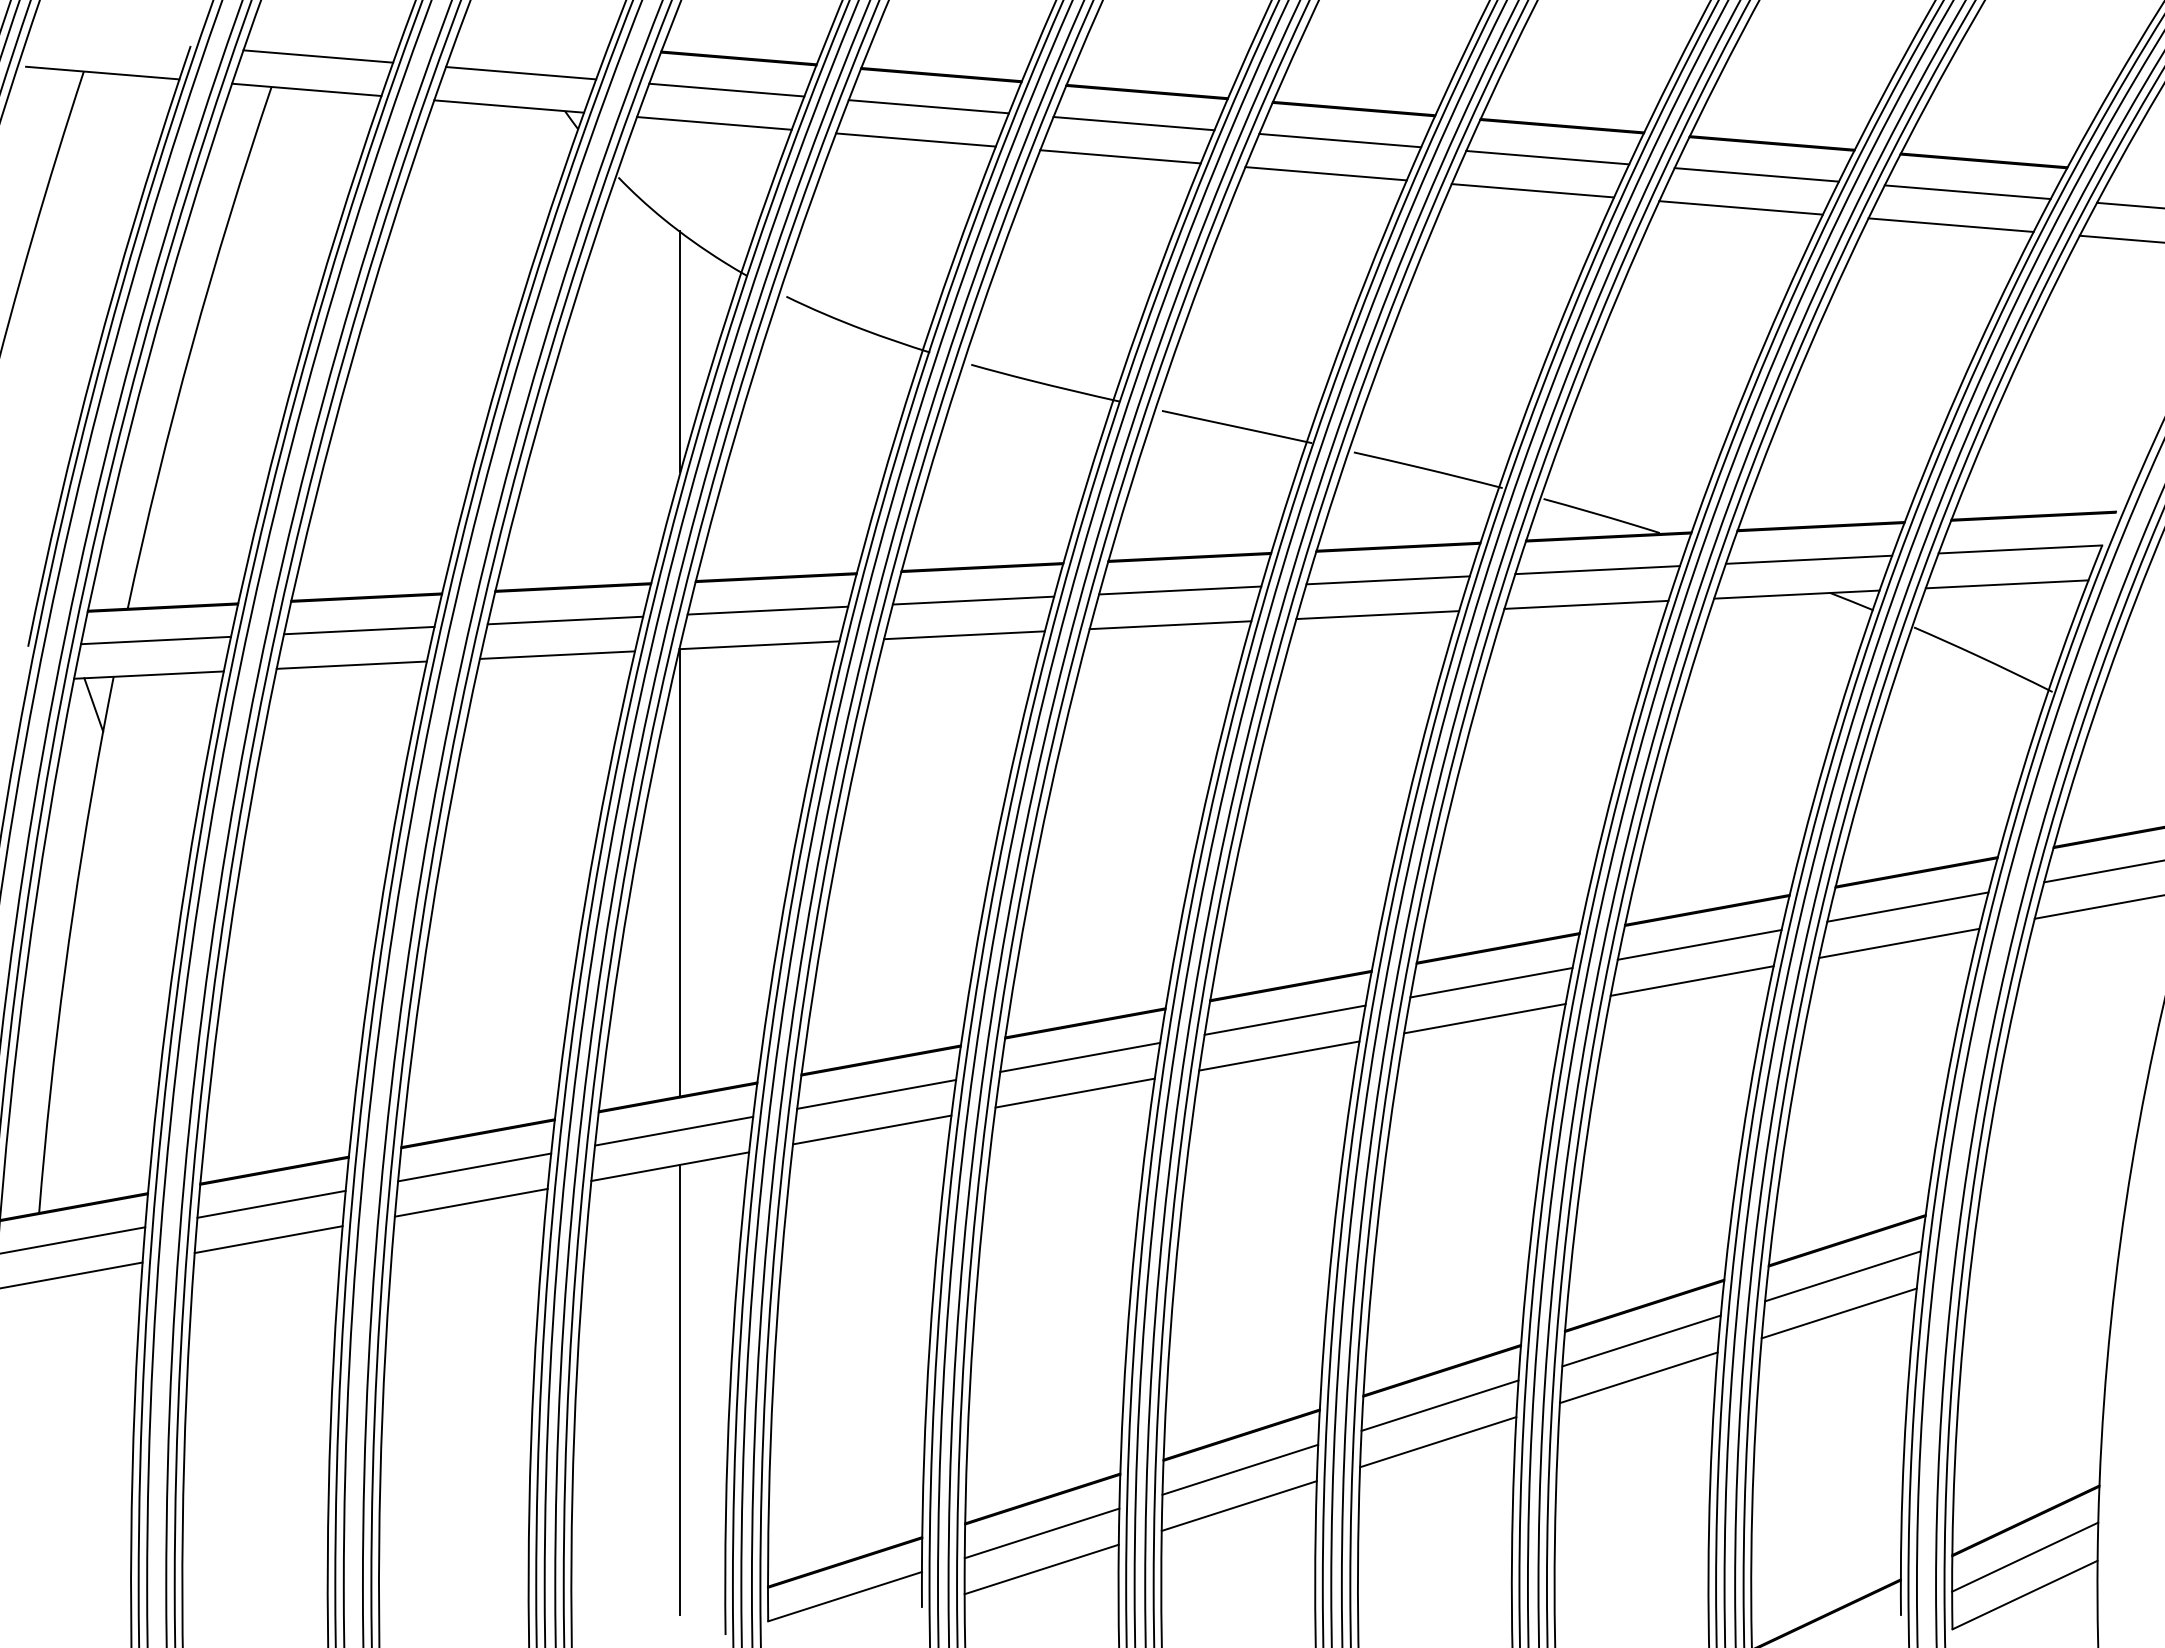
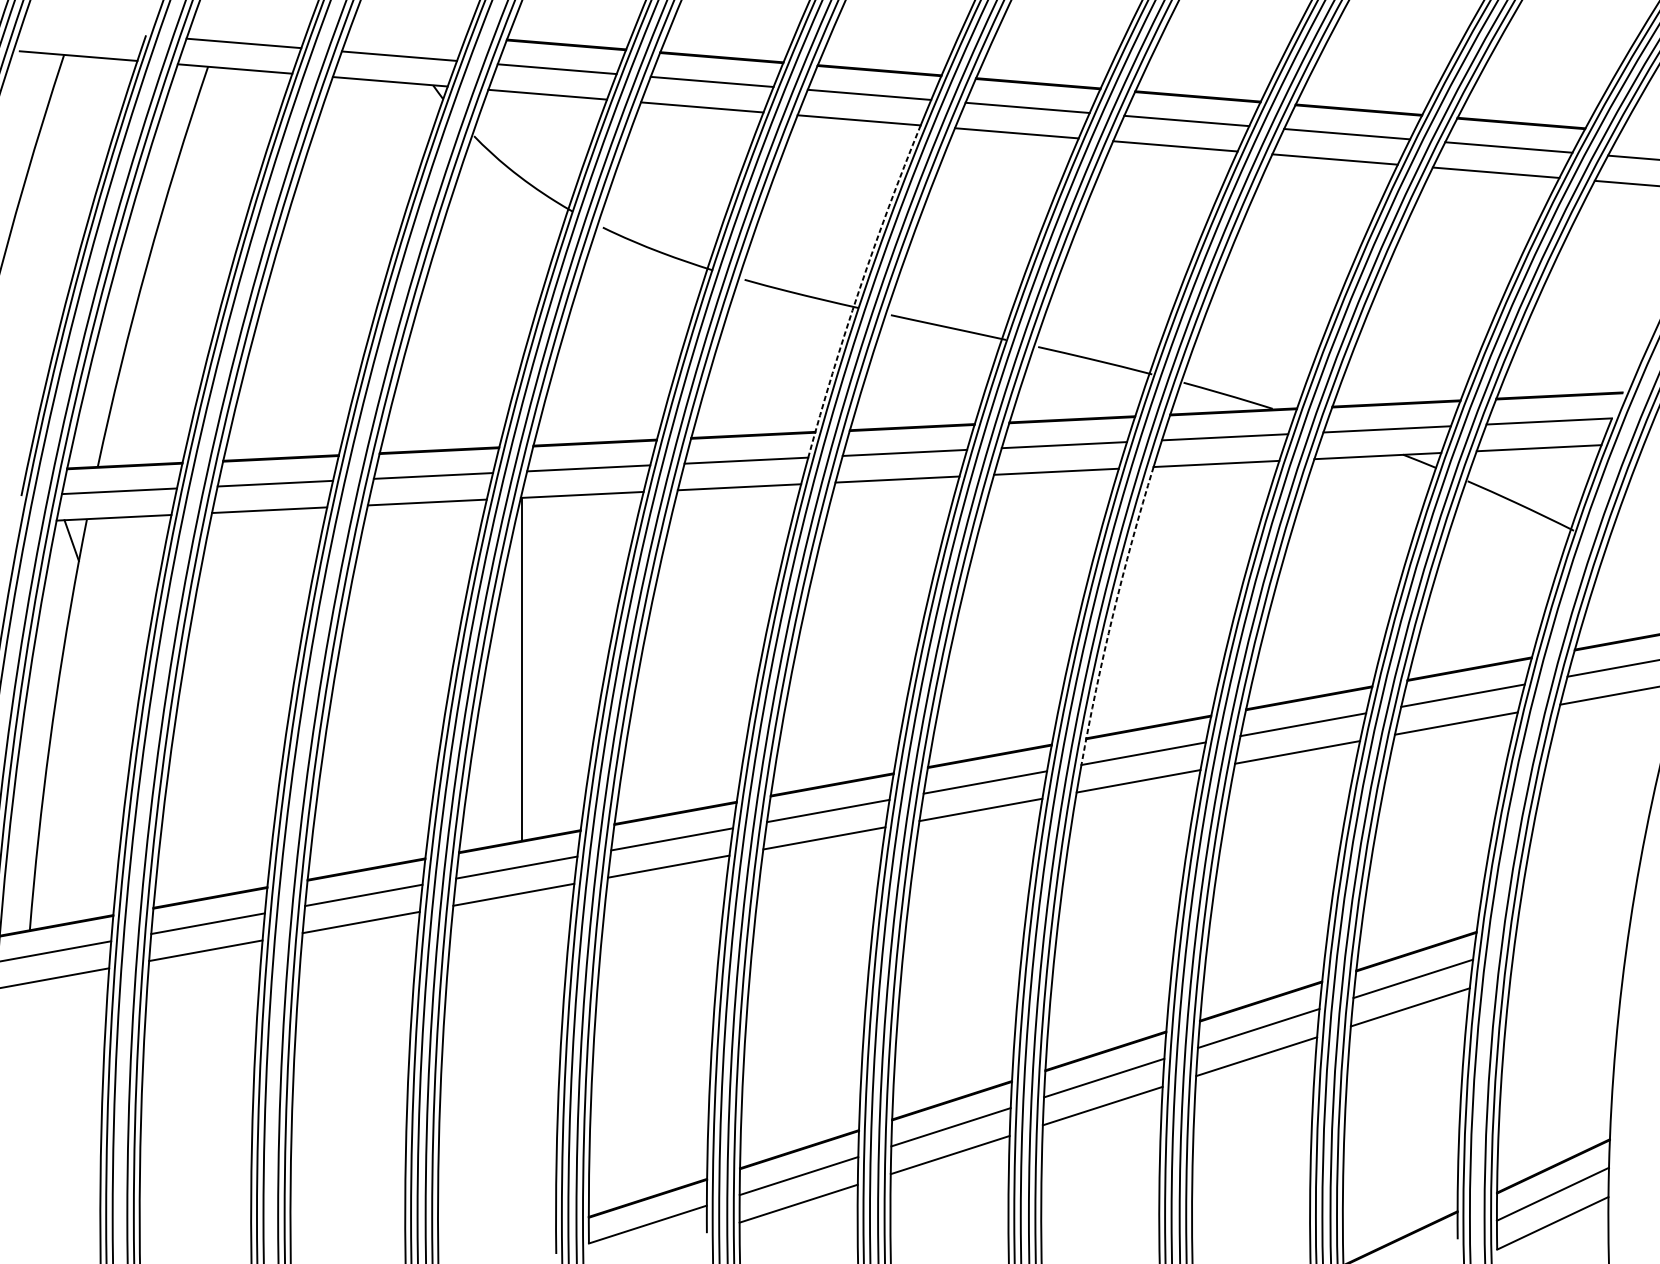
line: (680, 351) -> (521, 269), removed
arc: (1120, 377) -> (859, 289), solid -> dashed
arc: (1451, 801) -> (1112, 614), solid -> dashed
line: (680, 1389) -> (521, 1065), removed

